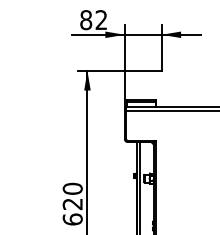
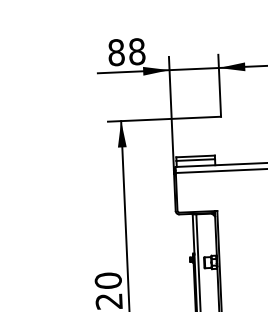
text: (101, 20) -> (137, 52), 82 -> 88

